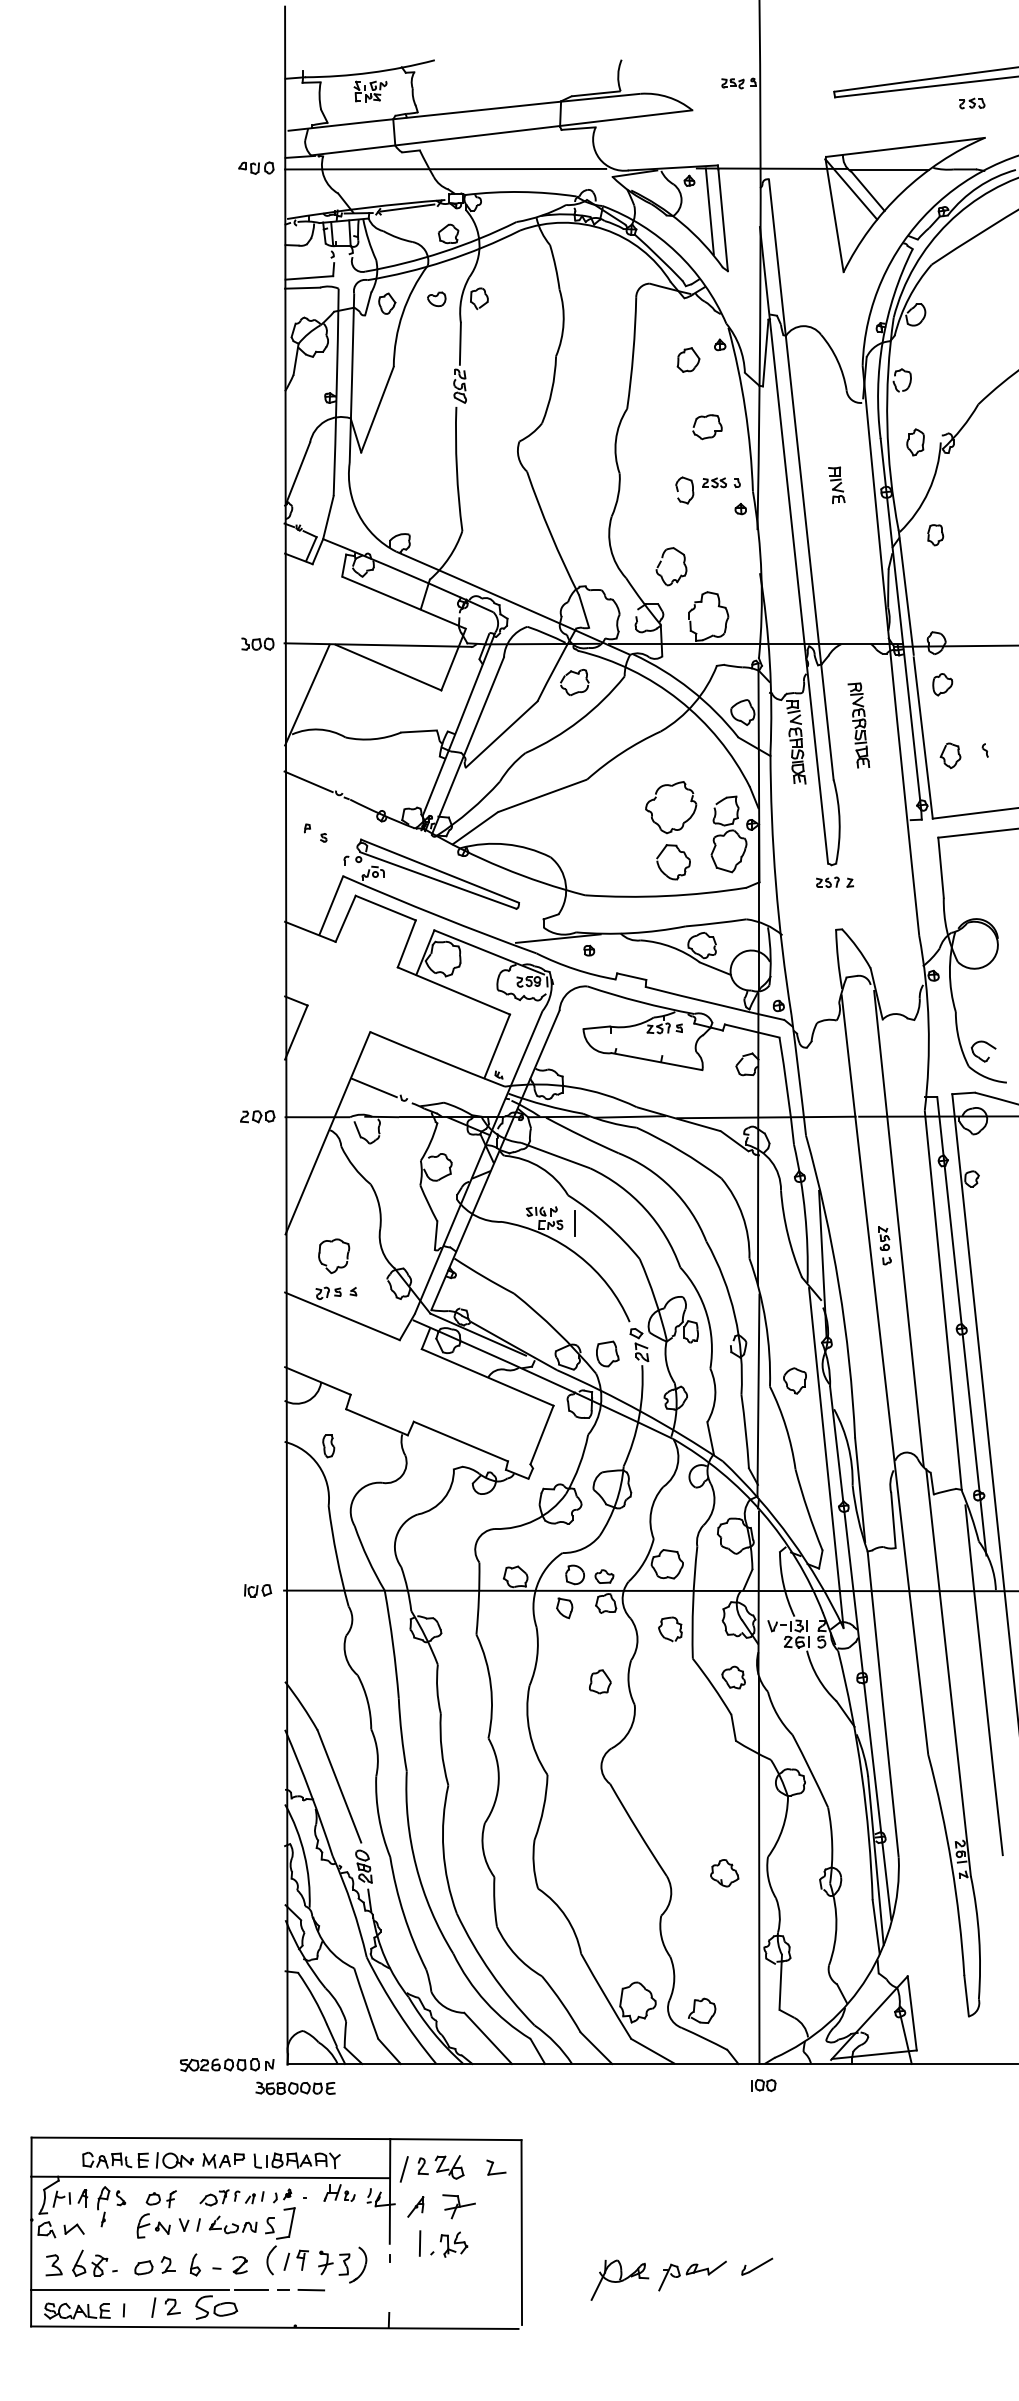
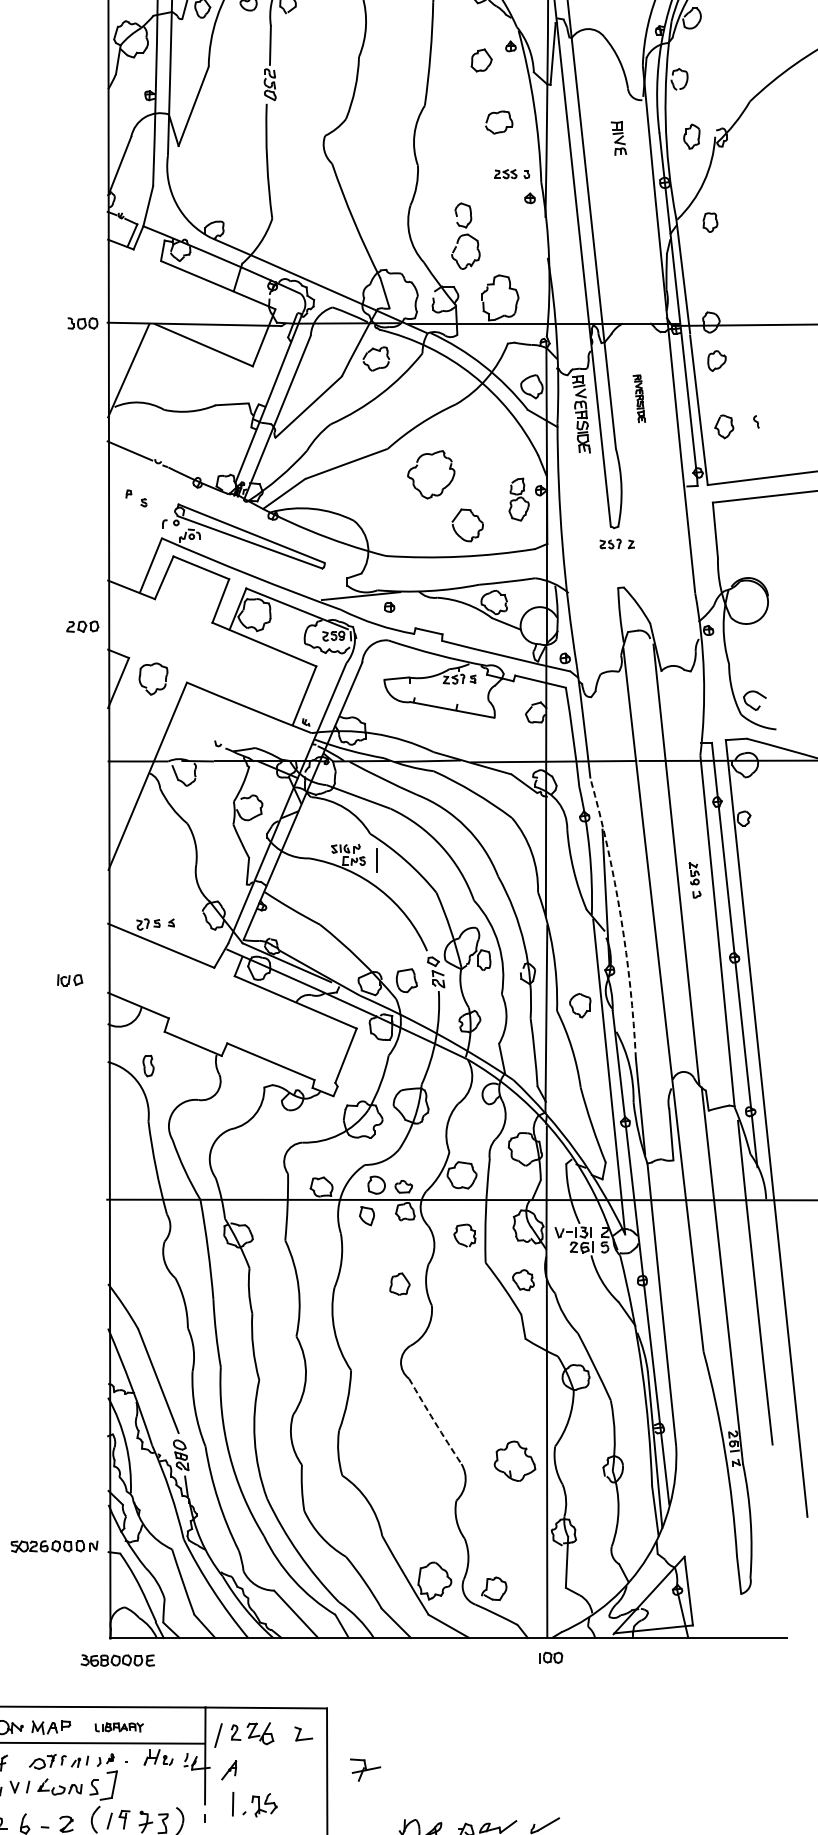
part: (836, 484) -> (618, 137), moved
part: (684, 490) -> (463, 215), moved
part: (858, 725) -> (639, 398), size x0.6
part: (656, 798) -> (417, 466), moved
part: (728, 834) -> (518, 499), size x0.6
line: (373, 1087) -> (189, 733), removed
part: (257, 1116) -> (82, 626), moved
part: (884, 1245) -> (694, 880), moved
part: (336, 1266) -> (155, 688), moved
arc: (839, 1285) -> (621, 917), solid -> dashed
part: (258, 1590) -> (70, 980), moved
arc: (637, 1830) -> (434, 1421), solid -> dashed
part: (724, 1873) -> (514, 1461), size x1.6
part: (227, 2065) -> (54, 1546), moved
part: (296, 2160) -> (118, 1727), size x0.6
part: (458, 2206) -> (364, 1769), moved

